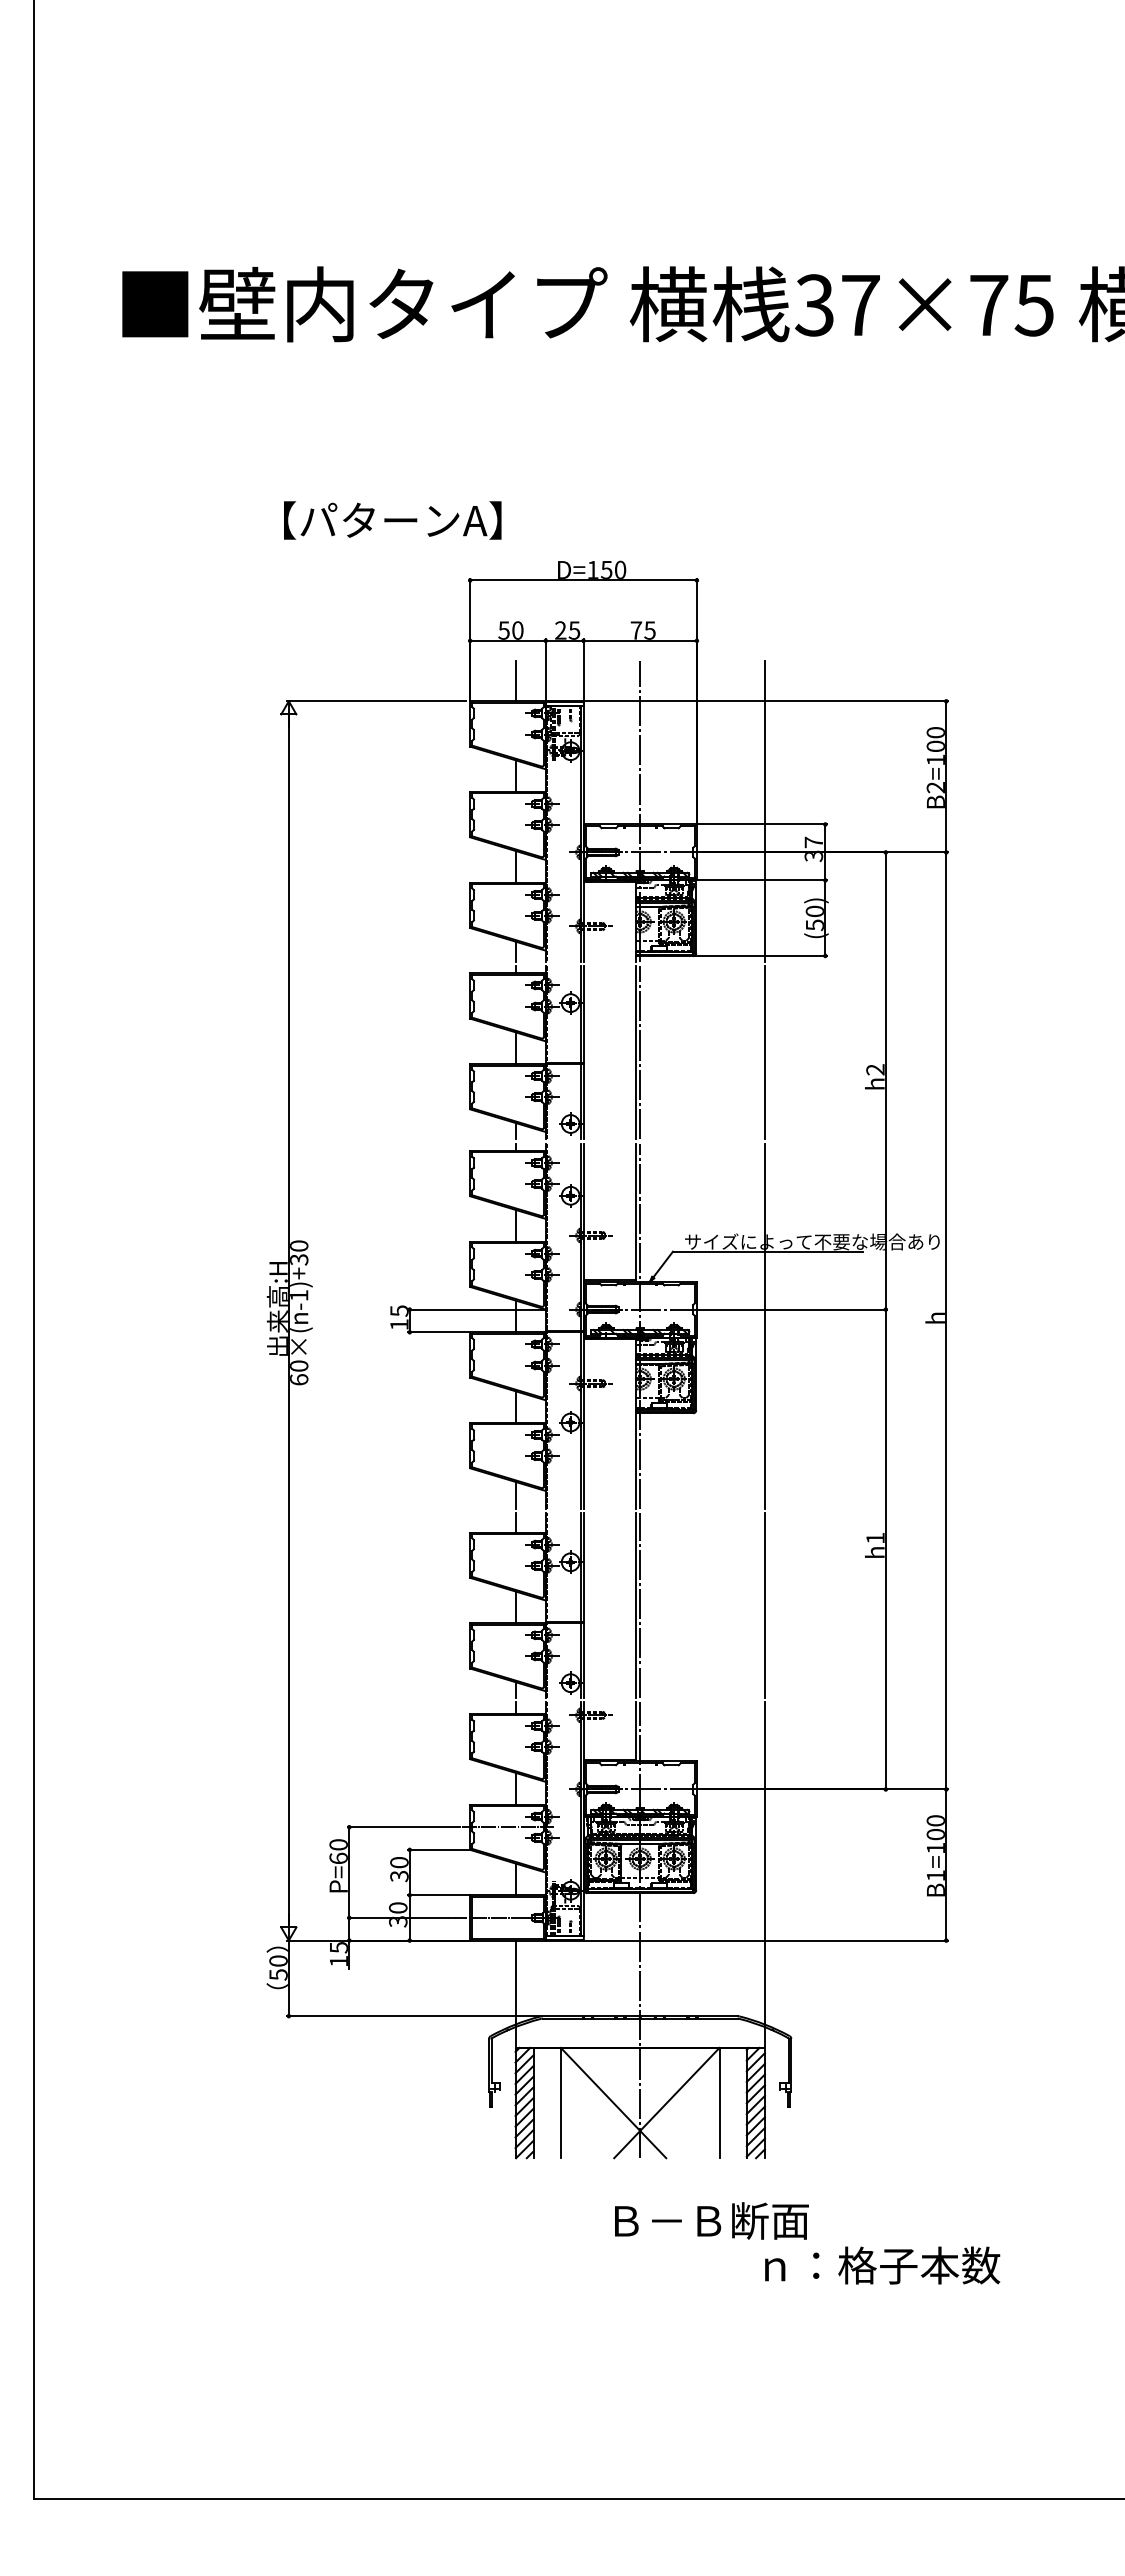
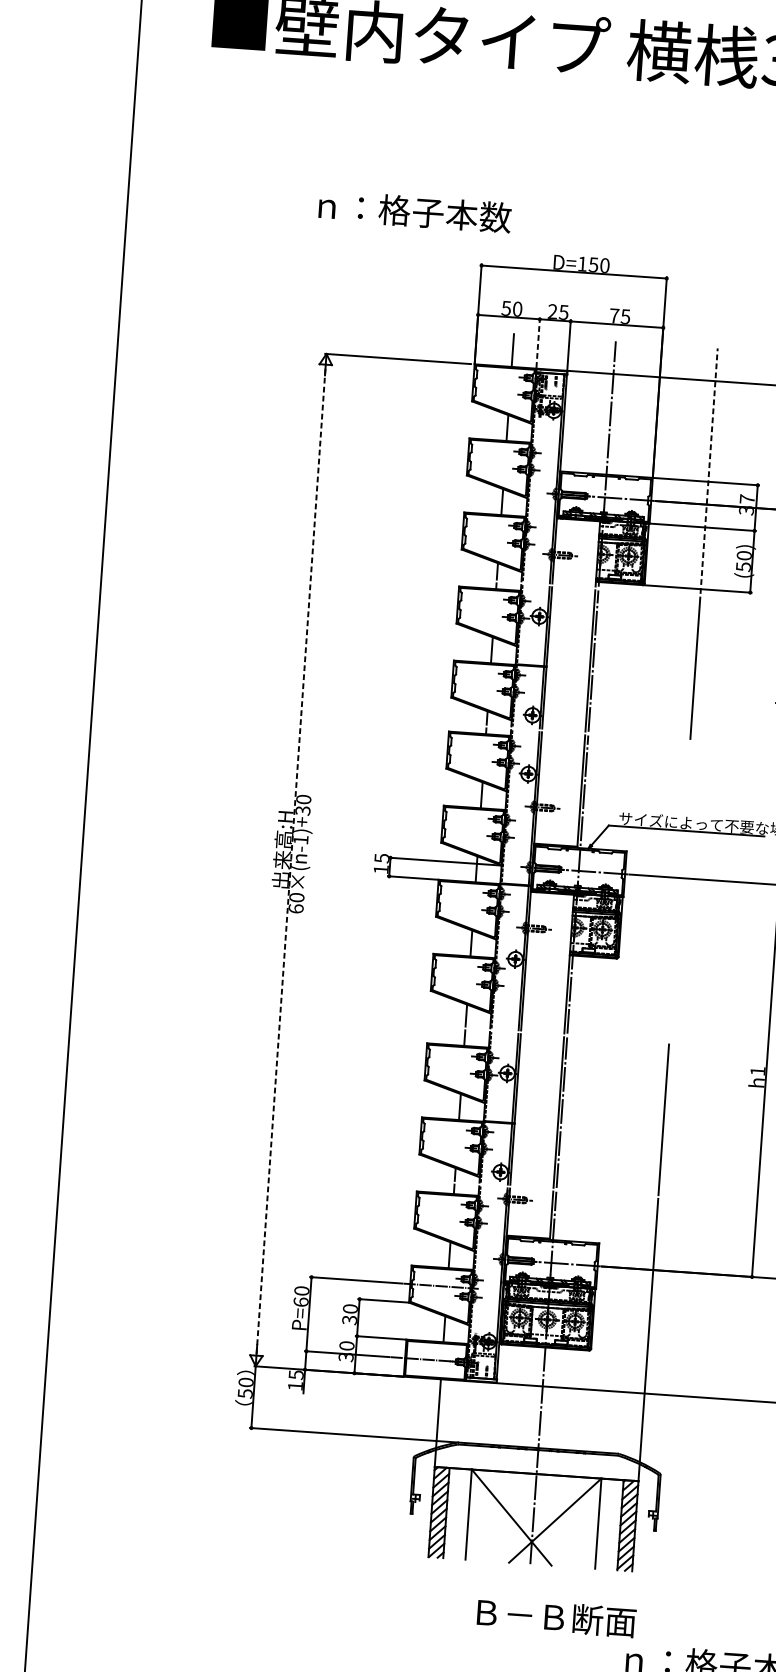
text: (384, 520) -> (414, 211), 【パターンA】 -> ｎ：格子本数
line: (545, 669) -> (537, 342), solid -> dashed
line: (764, 810) -> (708, 470), solid -> dashed
line: (288, 1320) -> (290, 859), solid -> dashed
line: (764, 1325) -> (679, 891), removed
text: (711, 2220) -> (556, 1617), moved

